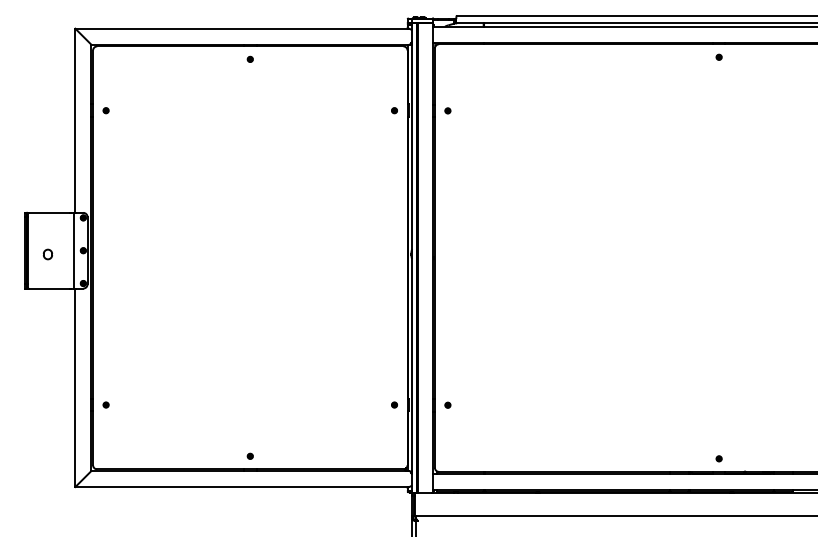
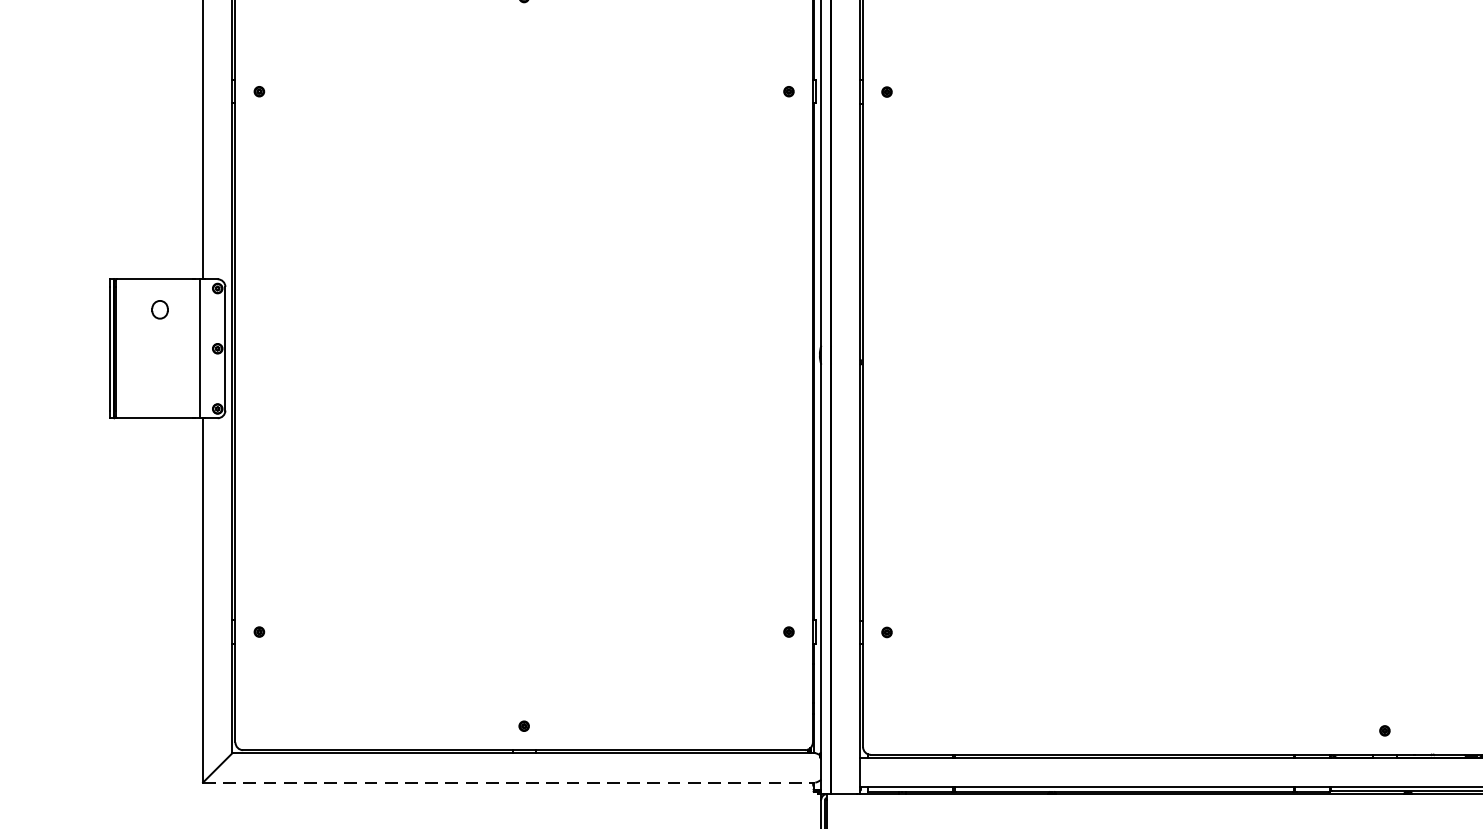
part: (47, 254) -> (159, 309), moved
line: (242, 487) -> (509, 783), solid -> dashed

